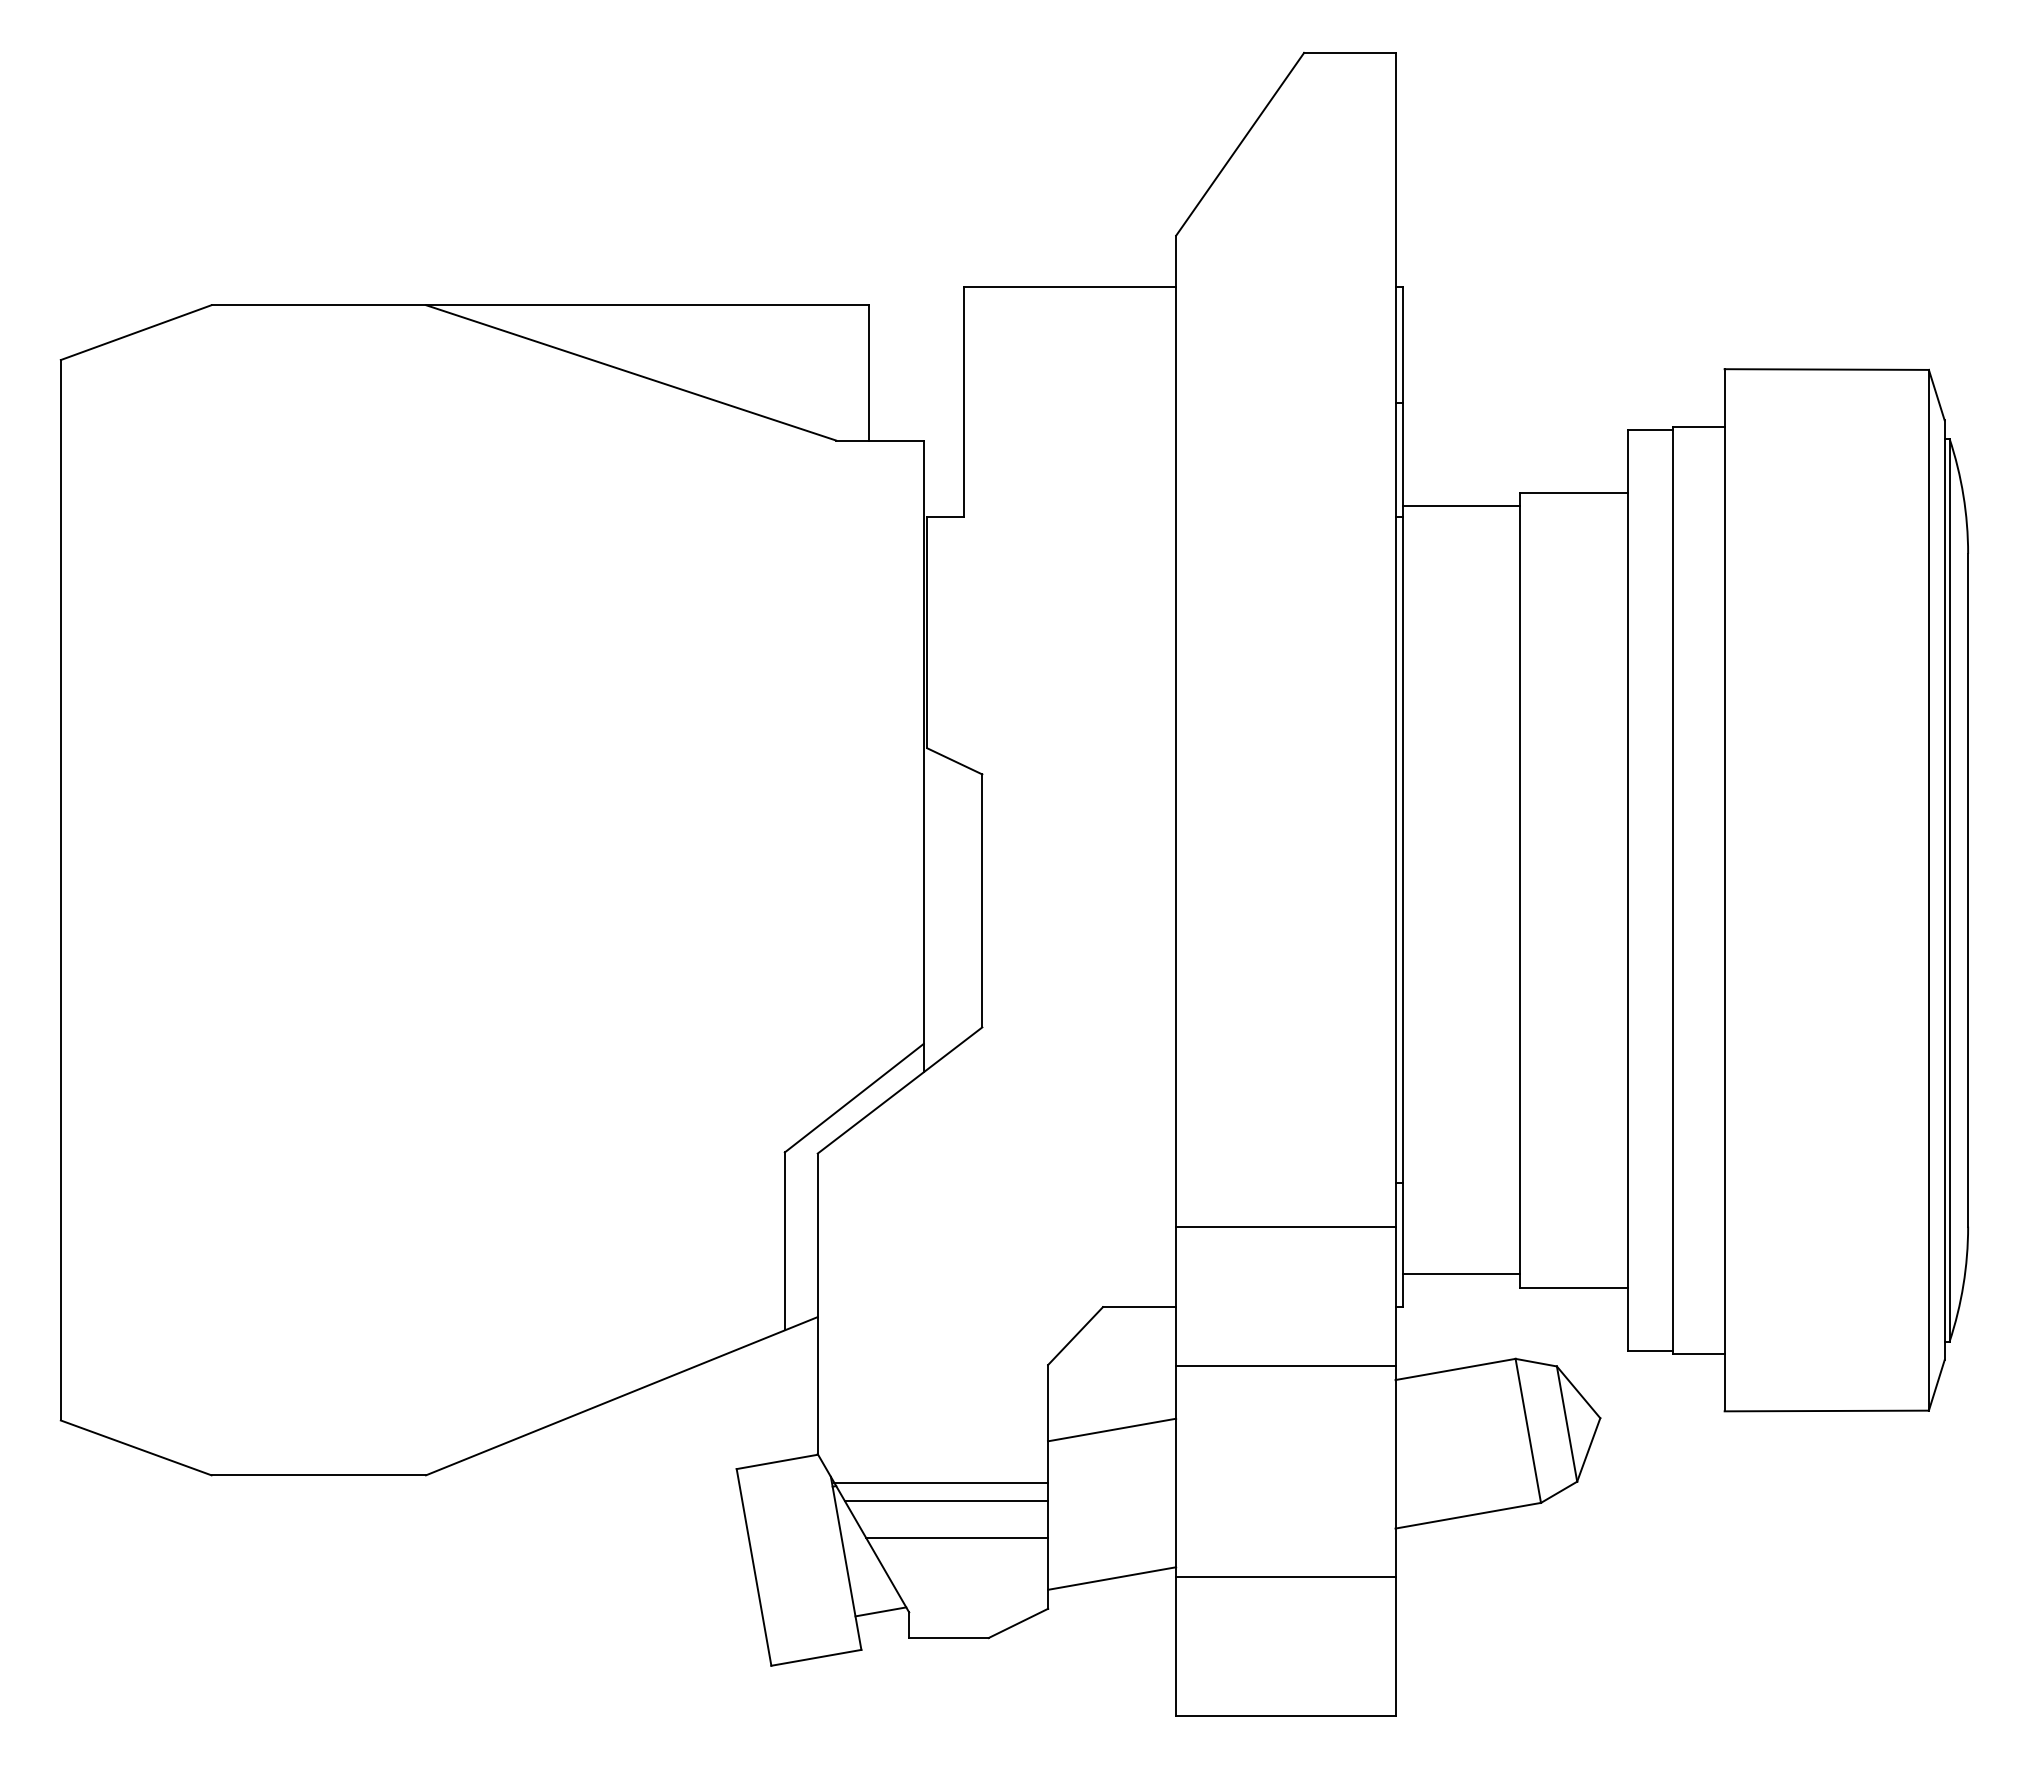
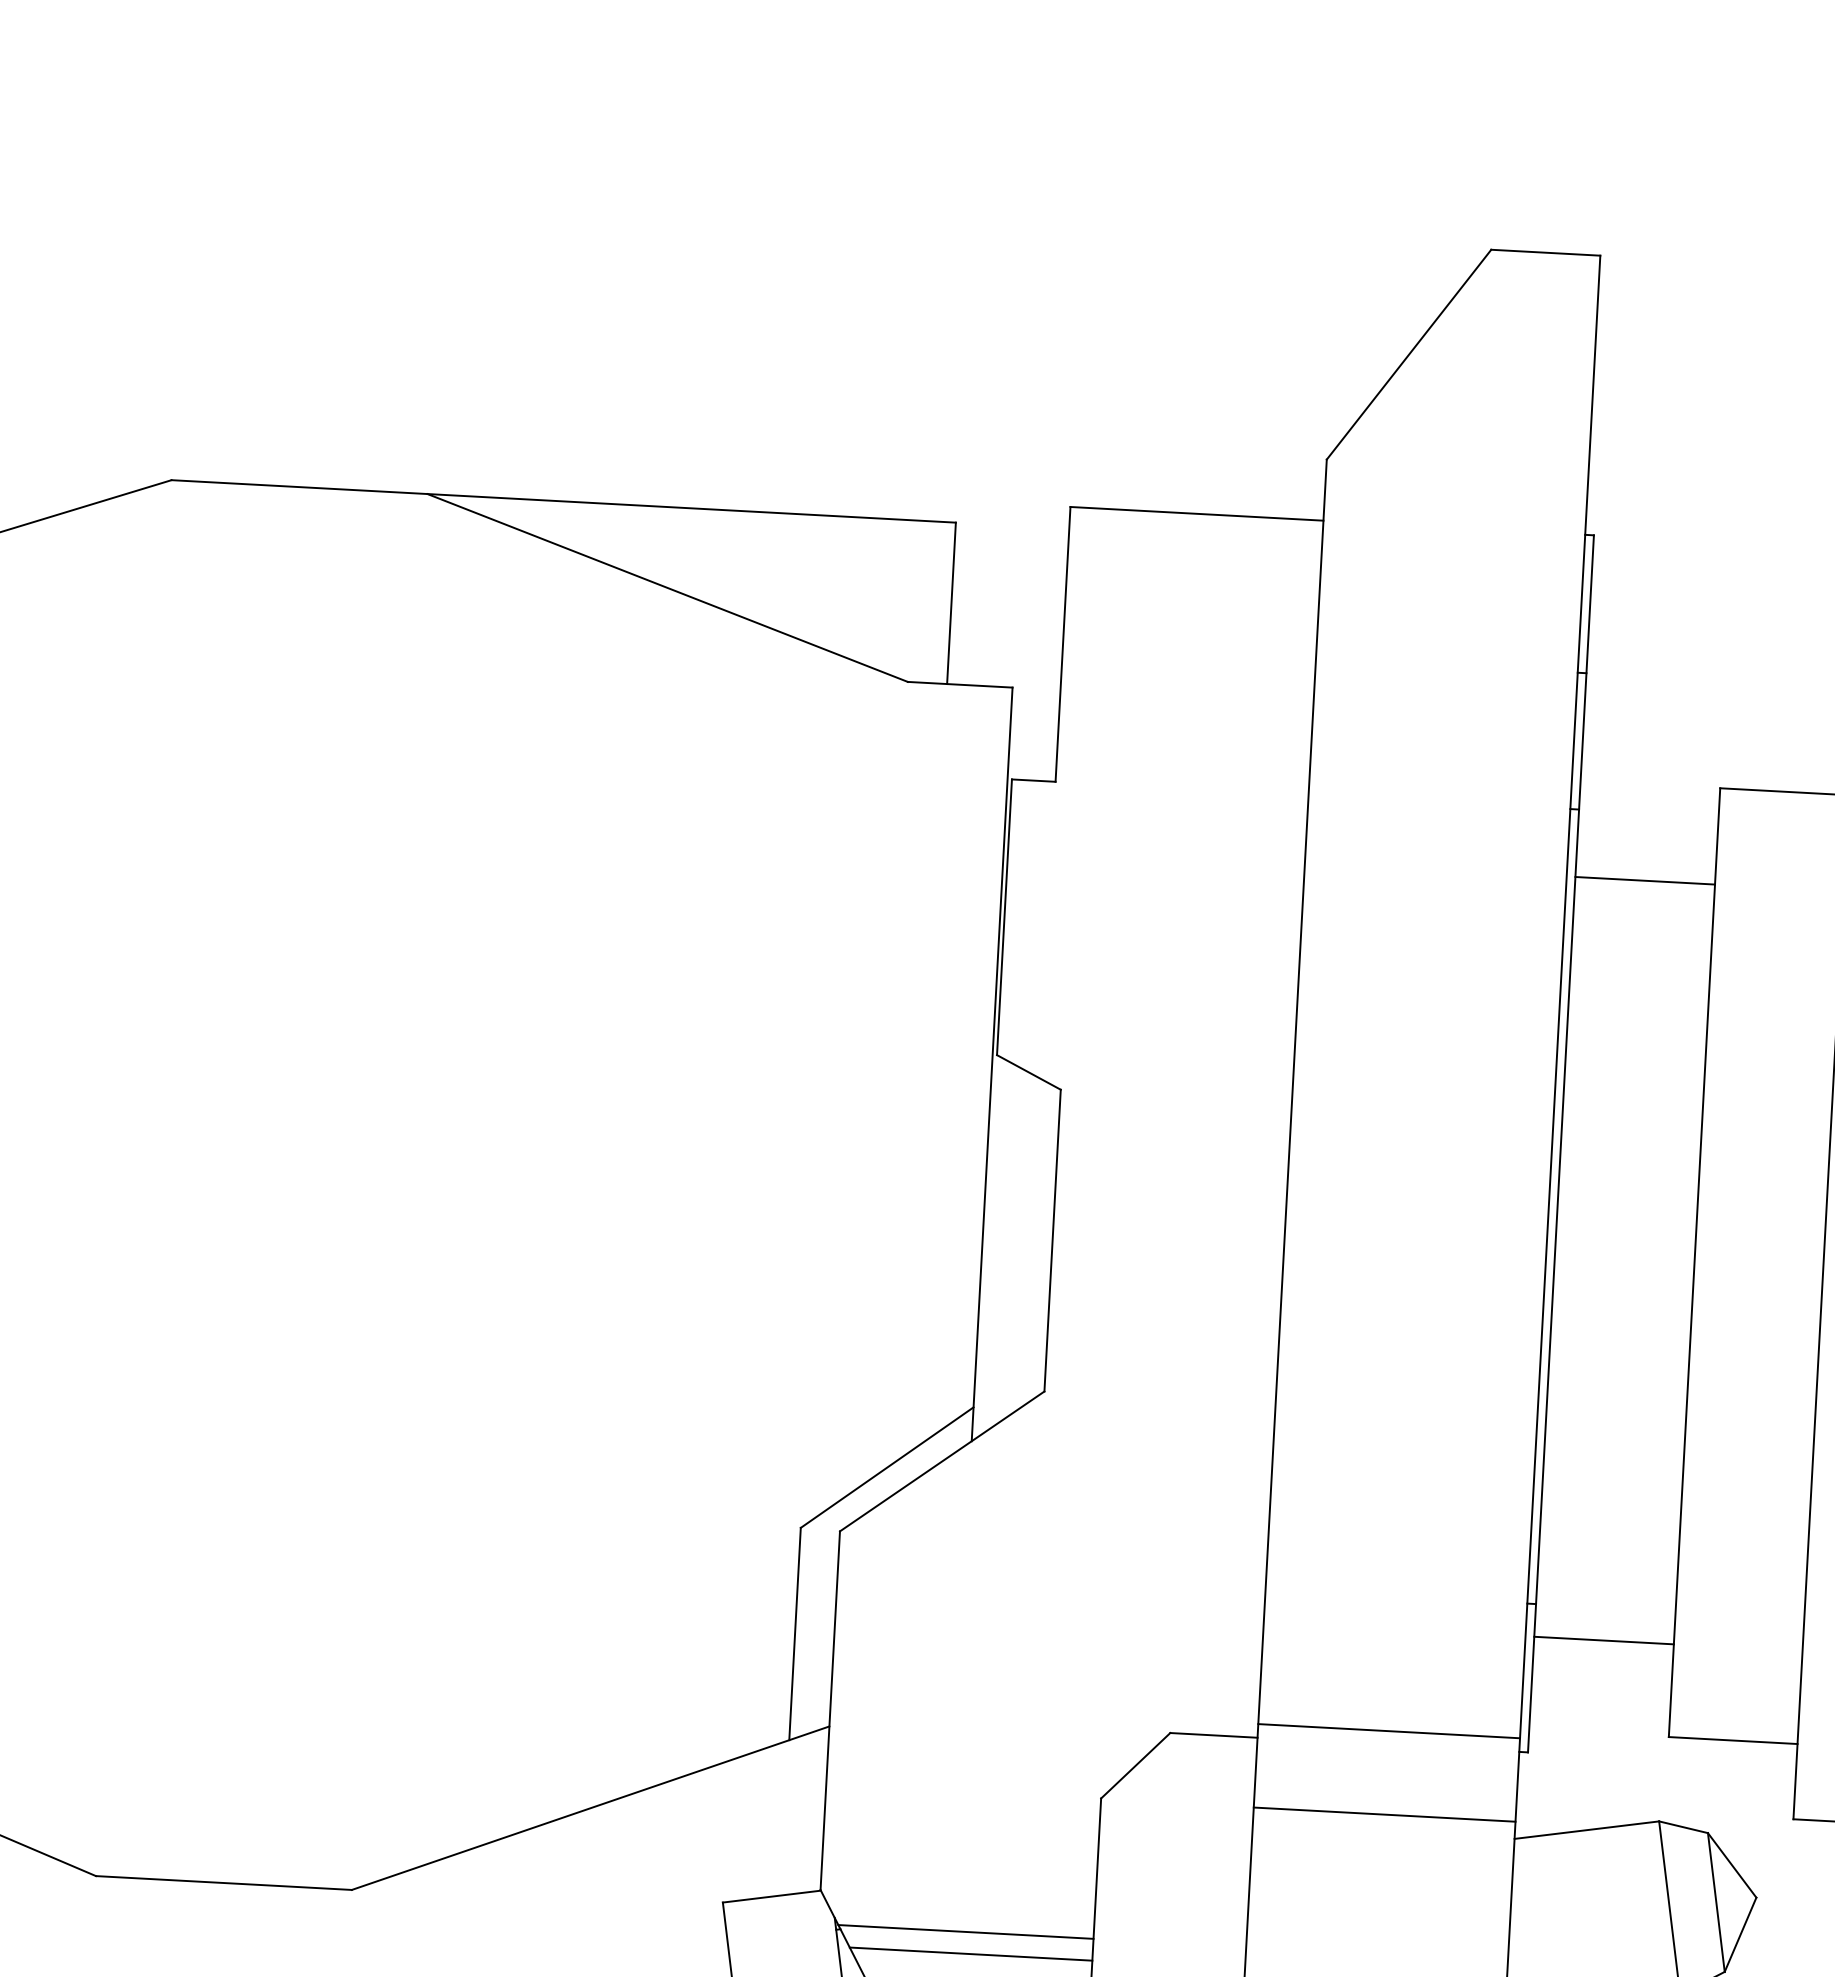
line: (1460, 506) -> (1644, 880), moved
line: (1285, 1226) -> (1388, 1730), moved
line: (1460, 1274) -> (1603, 1640), moved
line: (1111, 1429) -> (1172, 1879), removed

